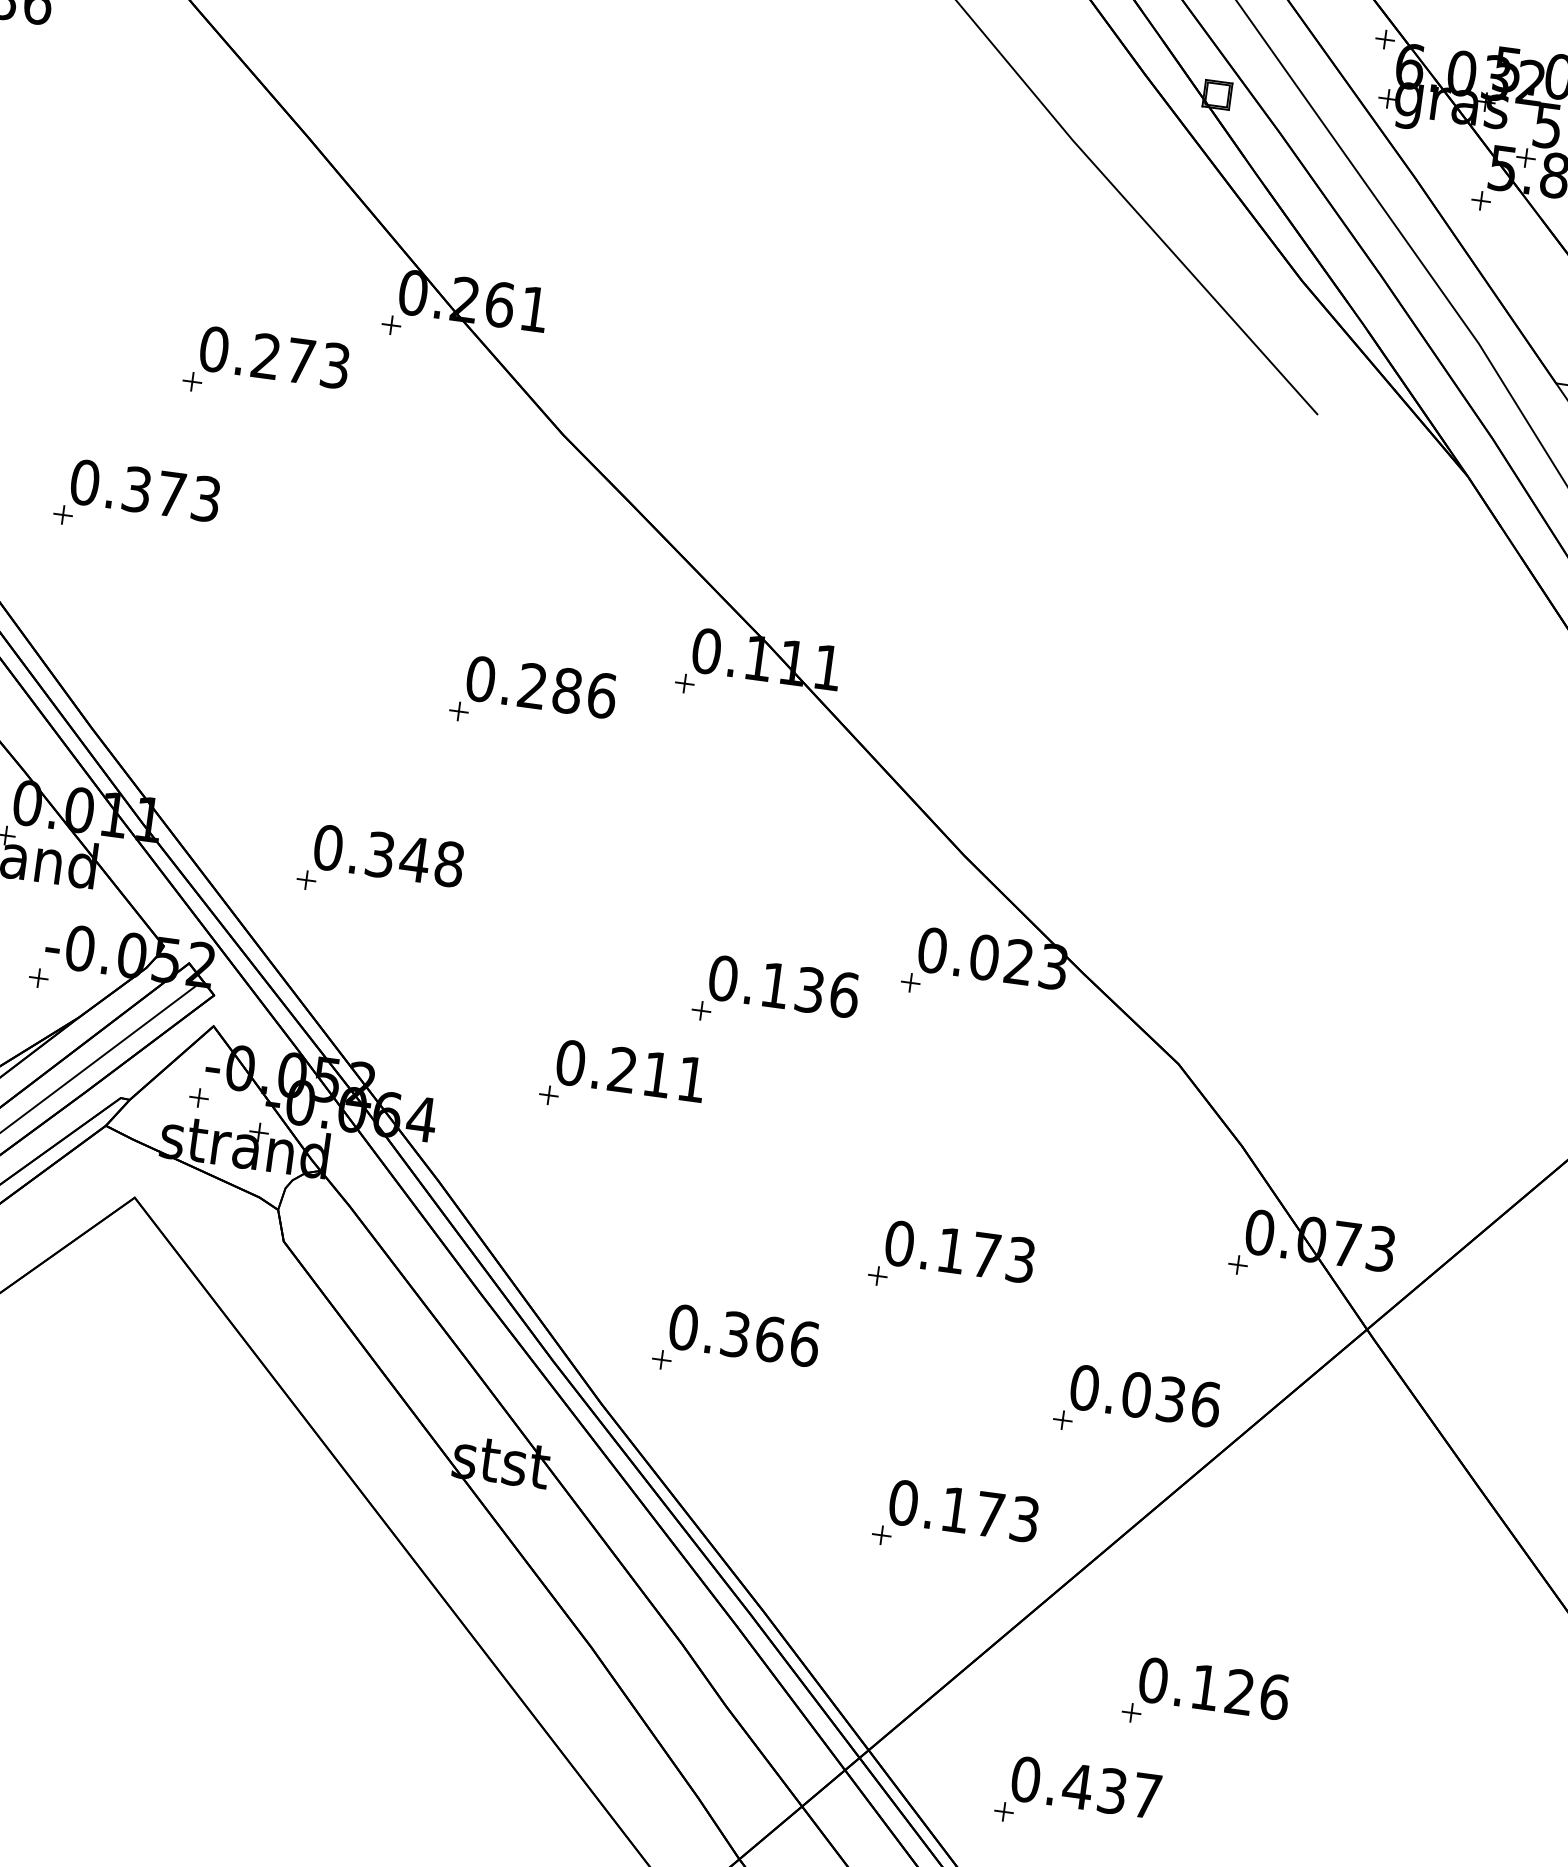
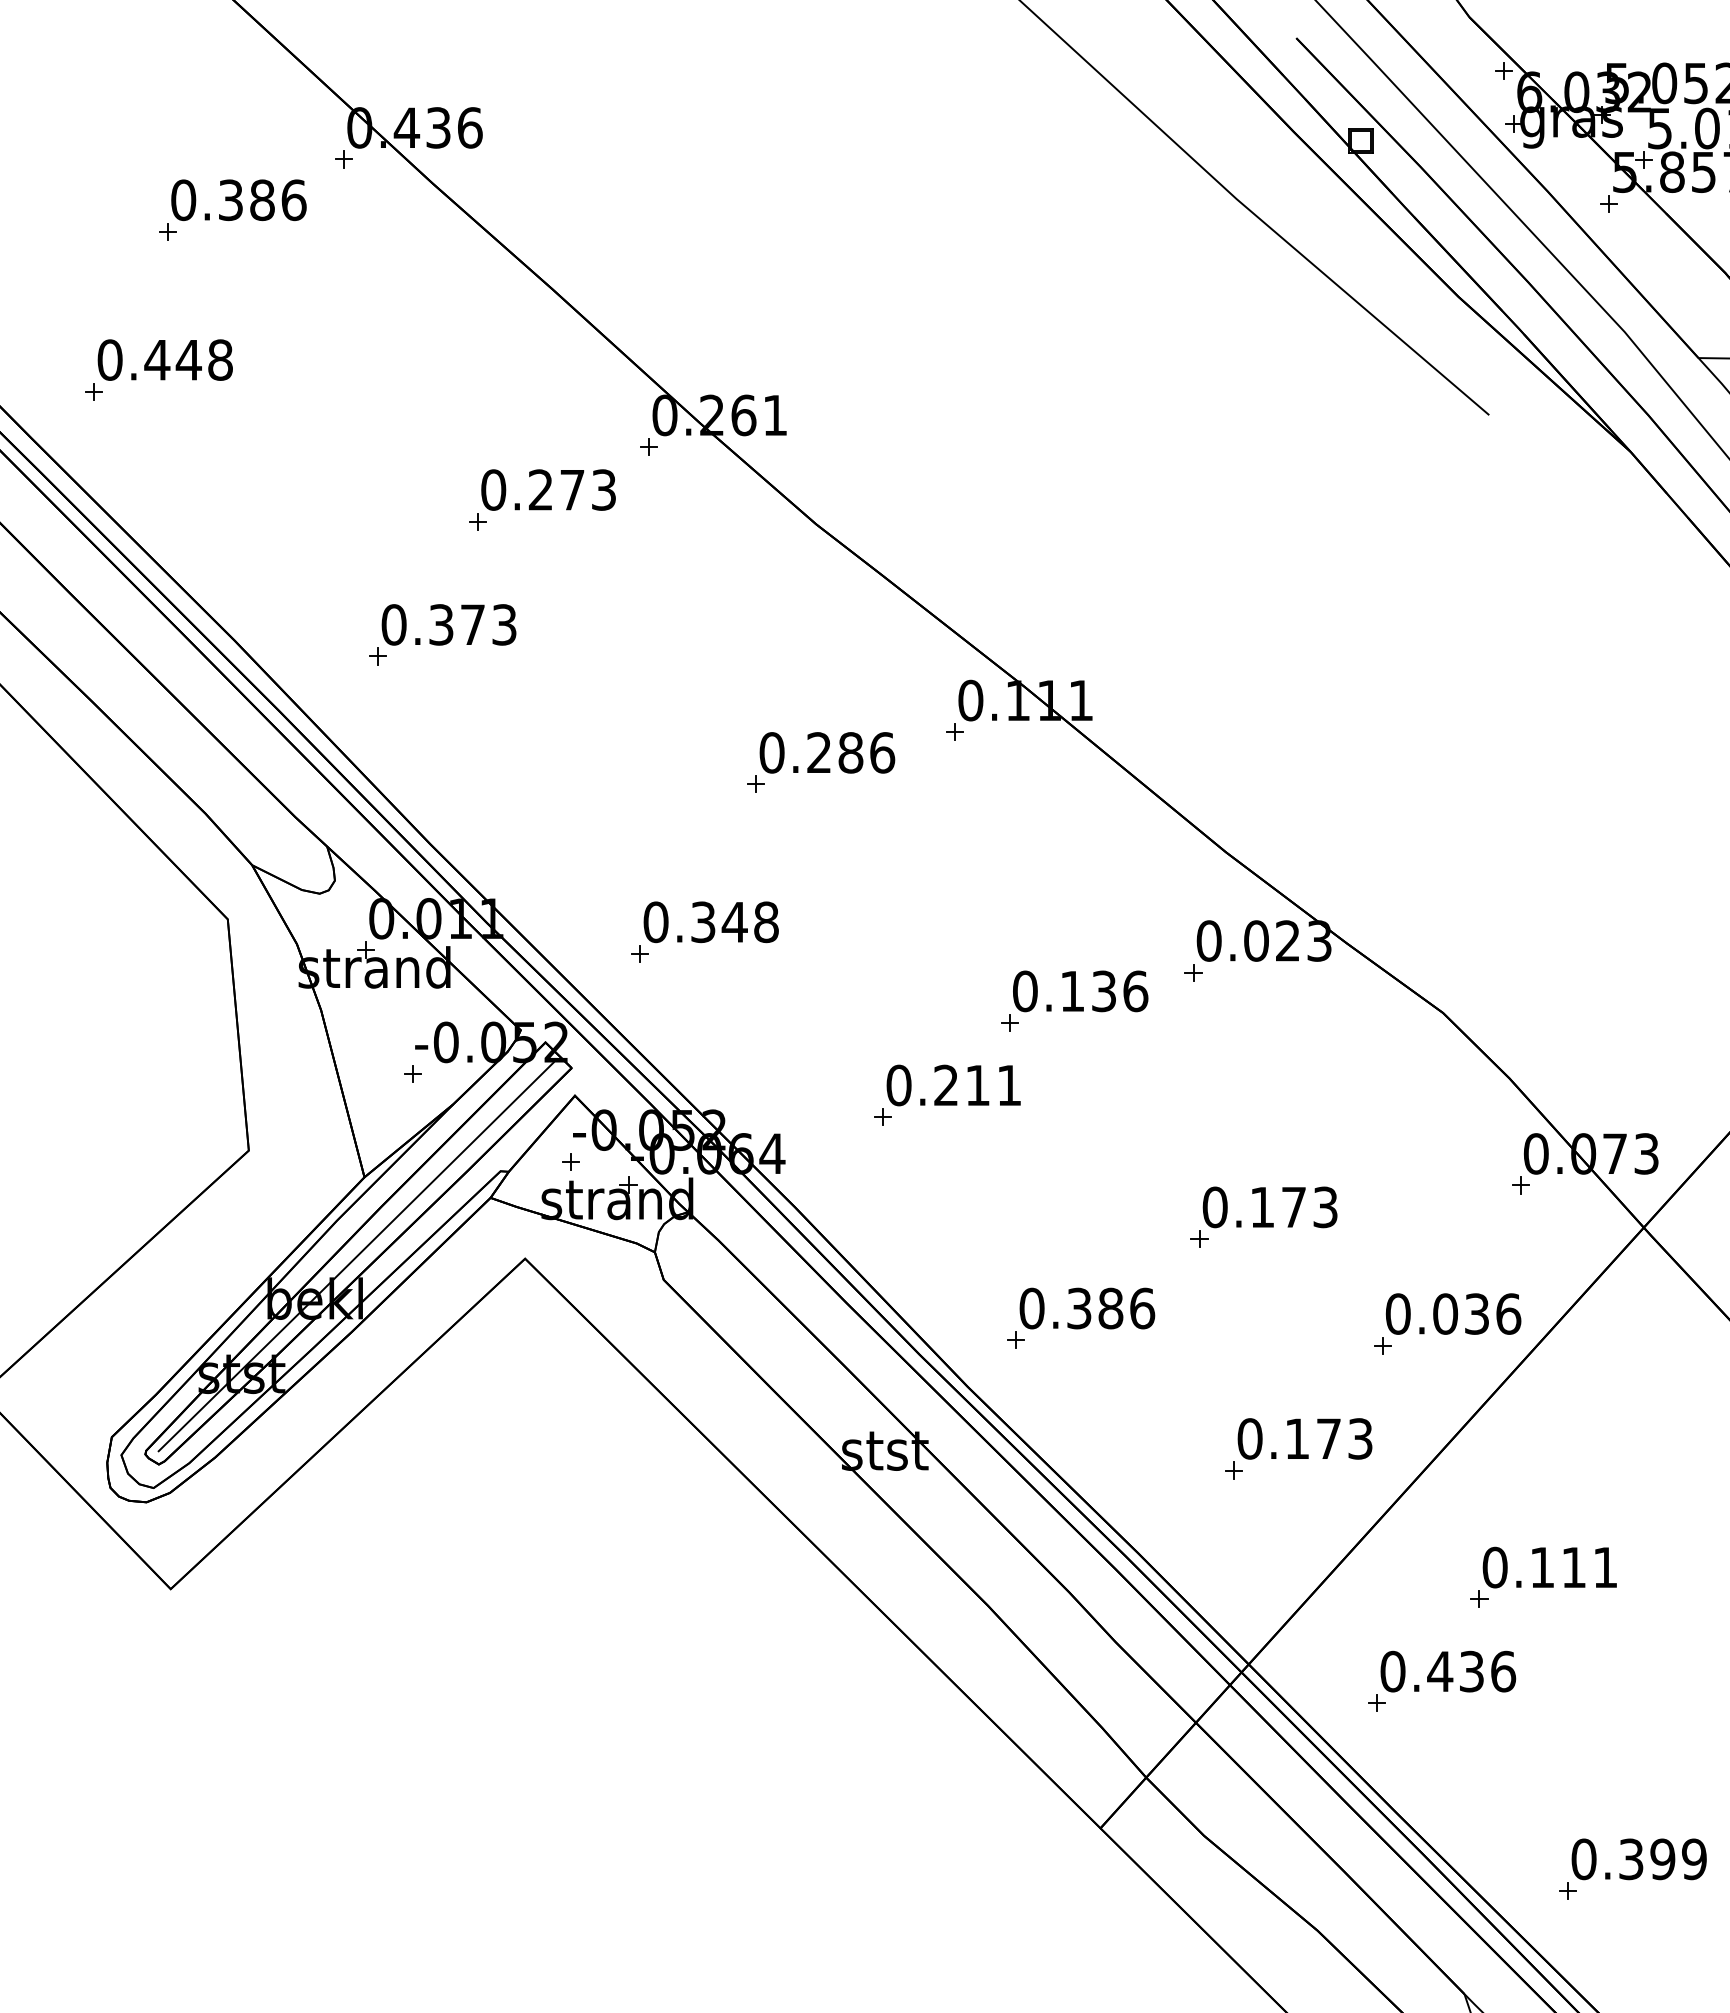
text: (769, 1339) -> (1110, 1308), 0.366 -> 0.386
text: (1258, 1694) -> (1590, 1567), 0.126 -> 0.111
text: (1147, 1795) -> (1503, 1671), 0.437 -> 0.436

